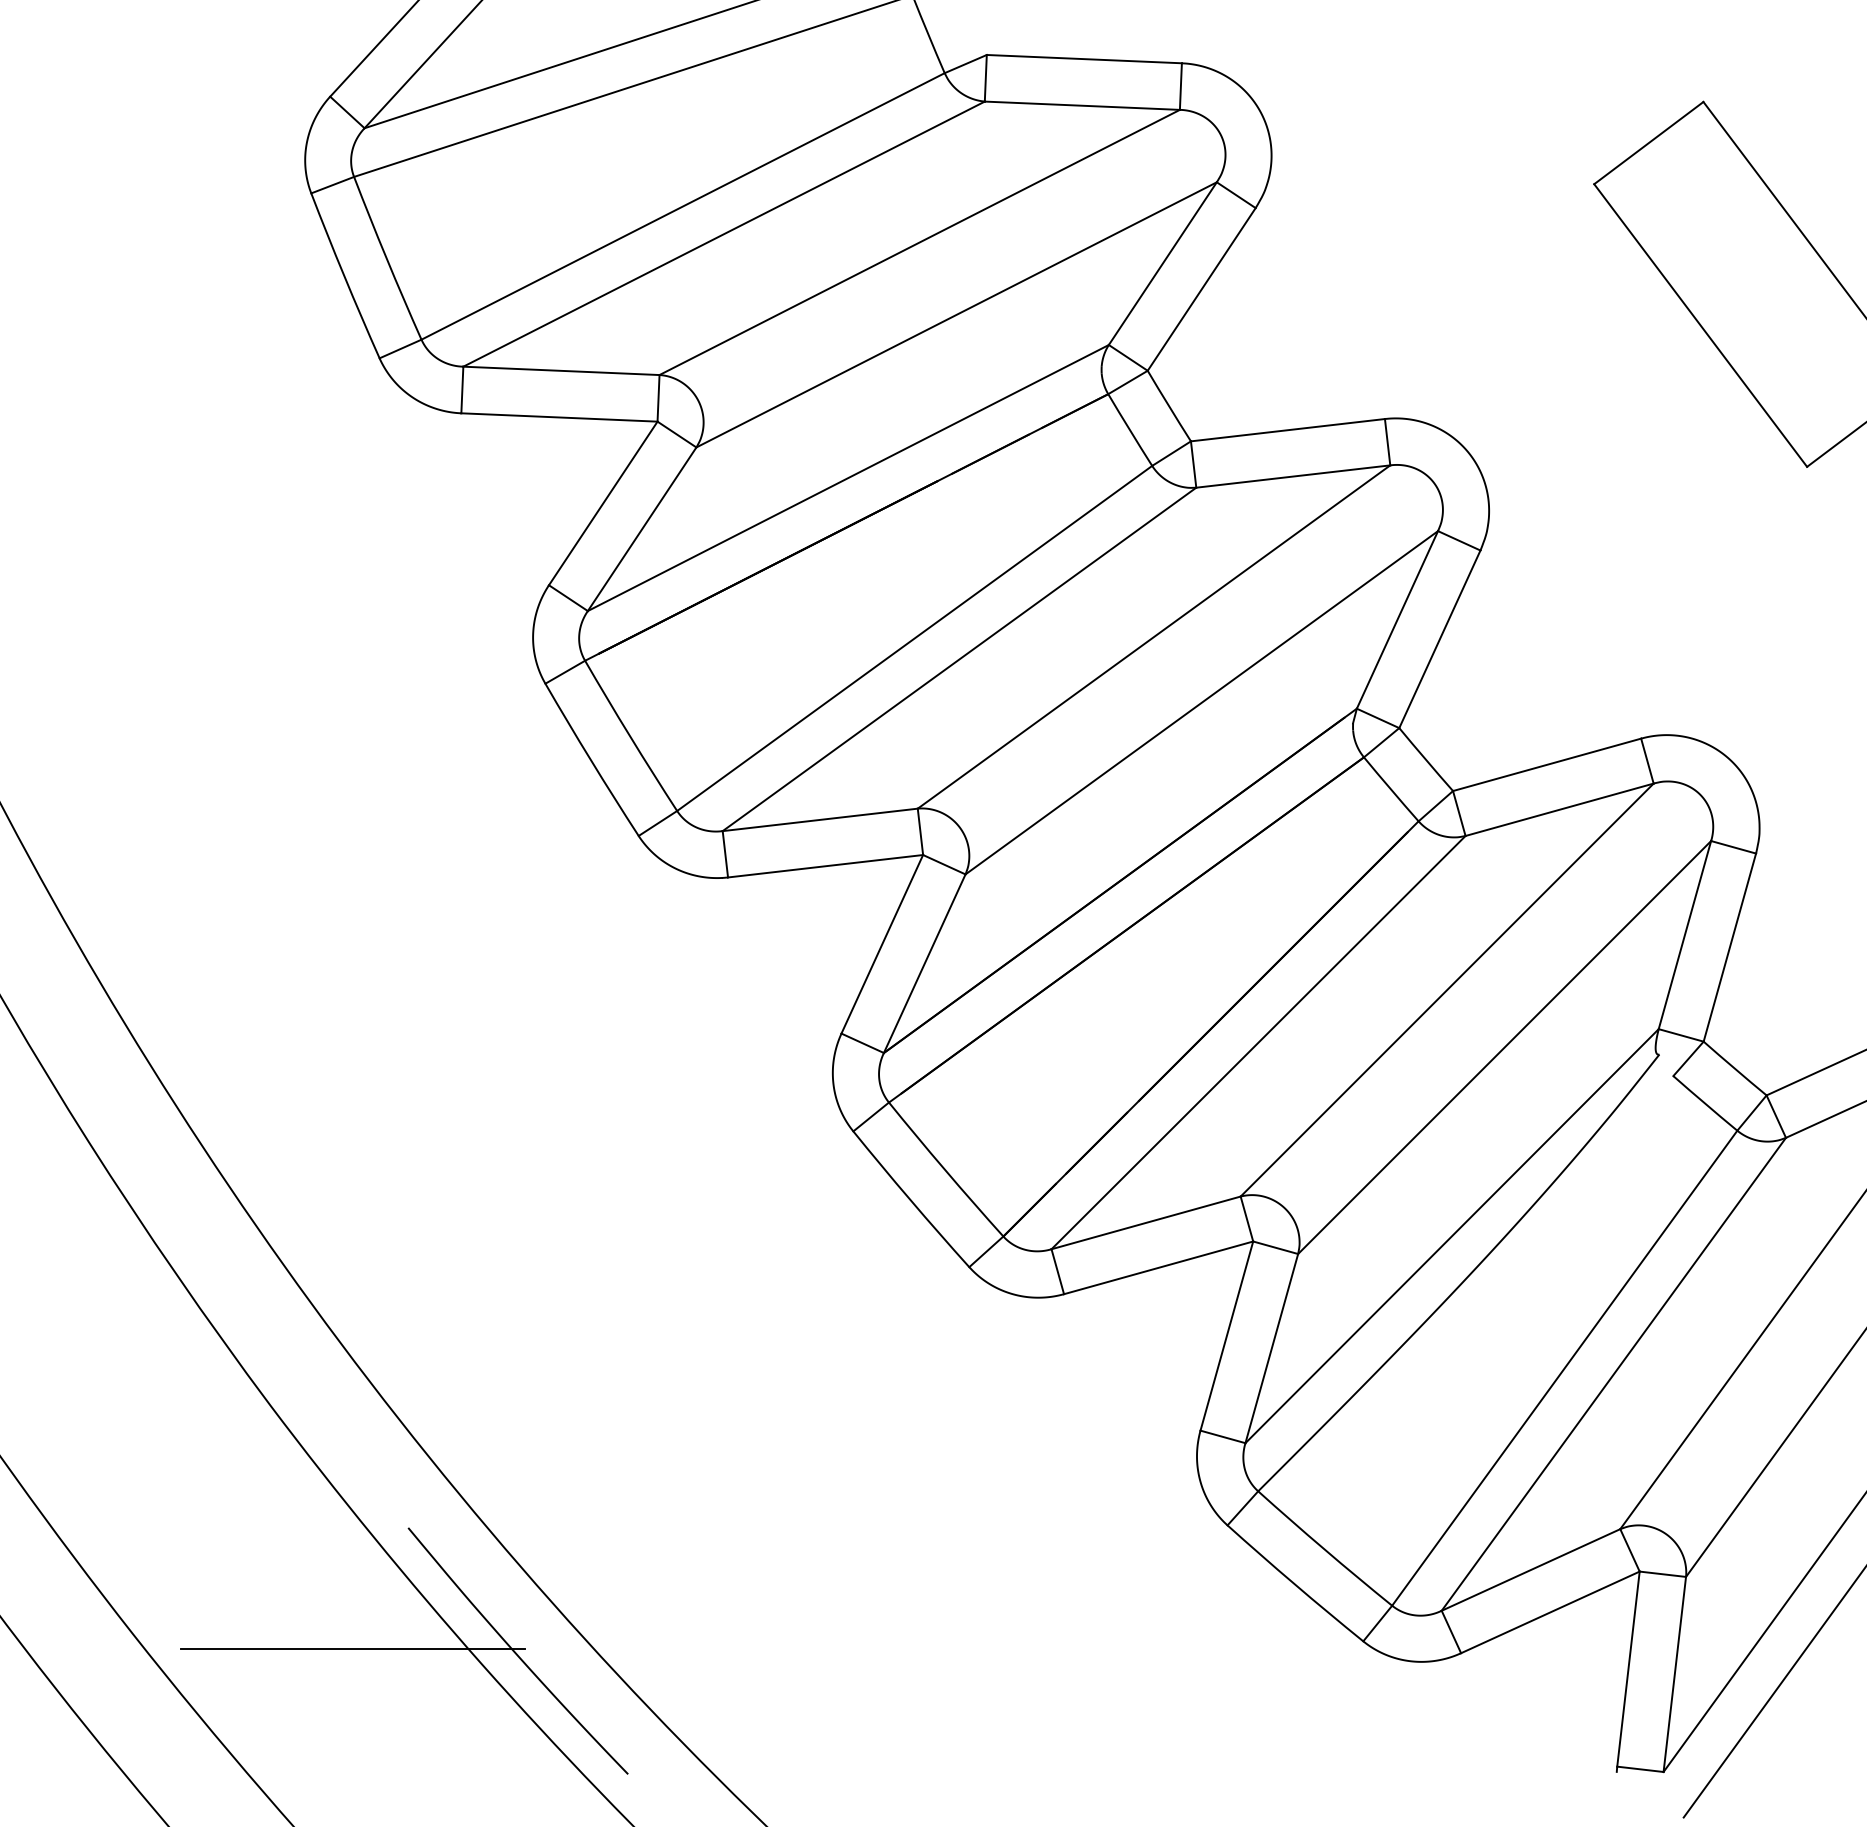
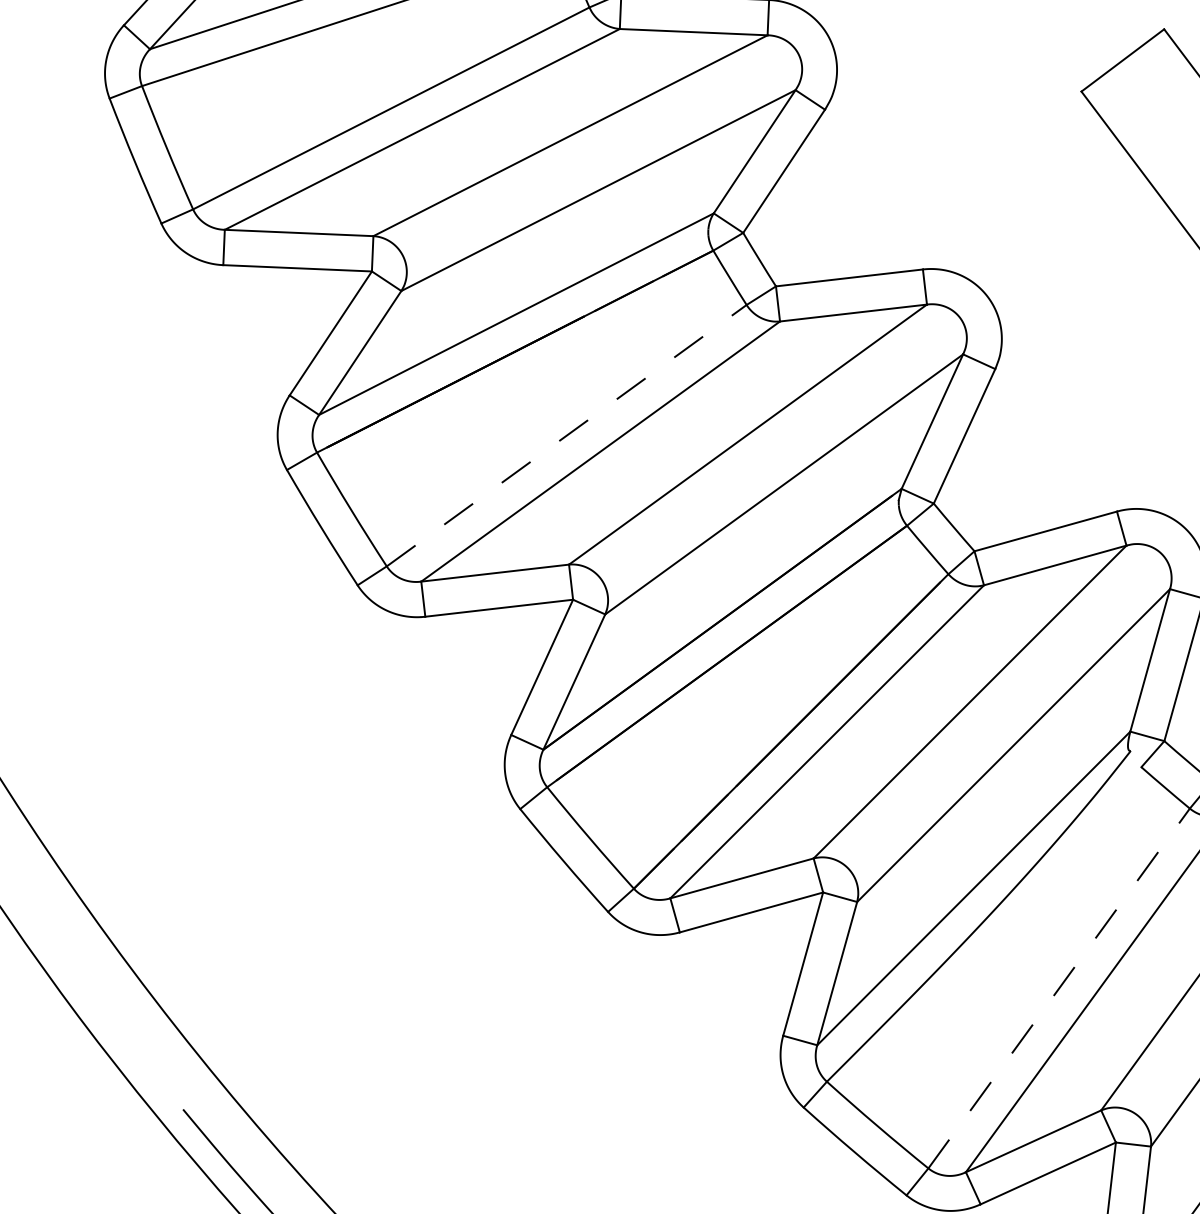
line: (914, 638) -> (566, 435), solid -> dashed
line: (1564, 1368) -> (1058, 988), solid -> dashed
line: (352, 1648) -> (140, 1200), removed

